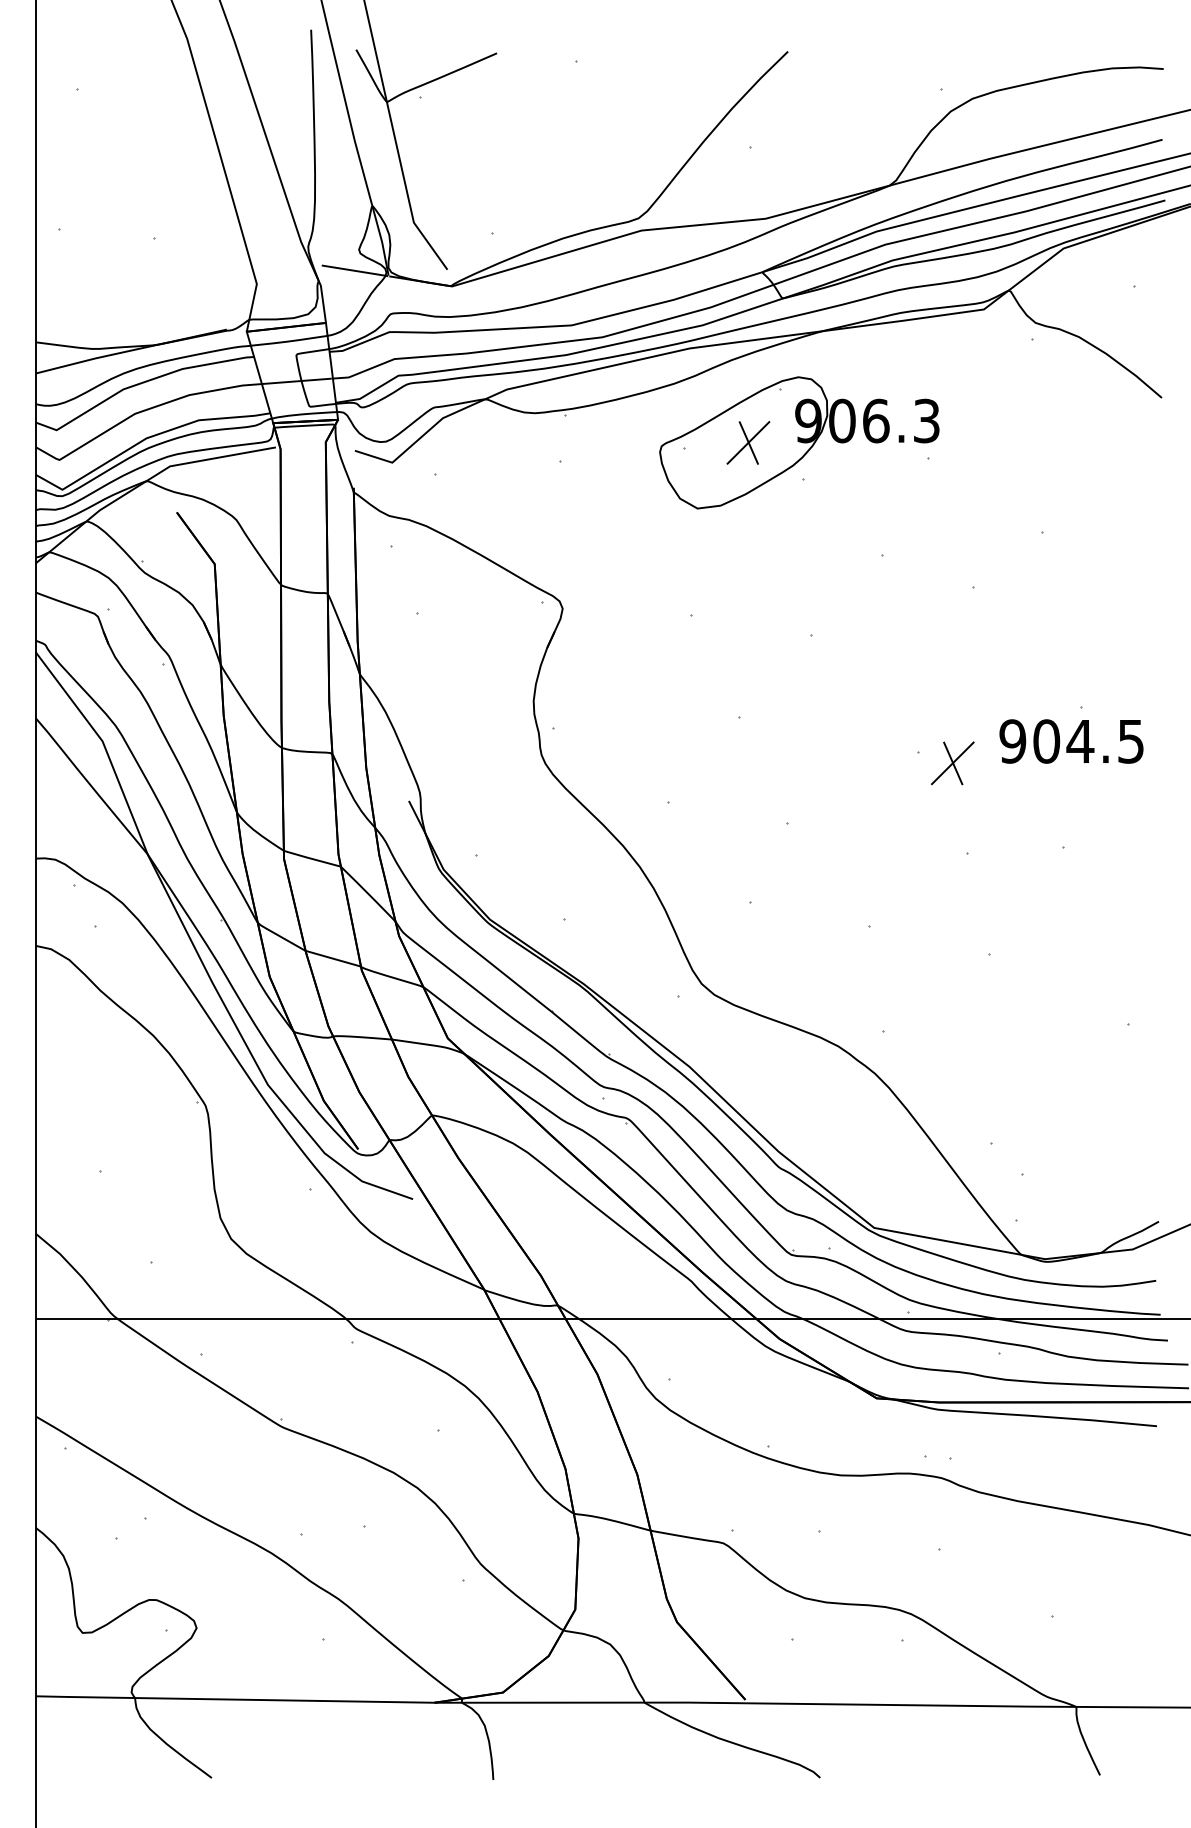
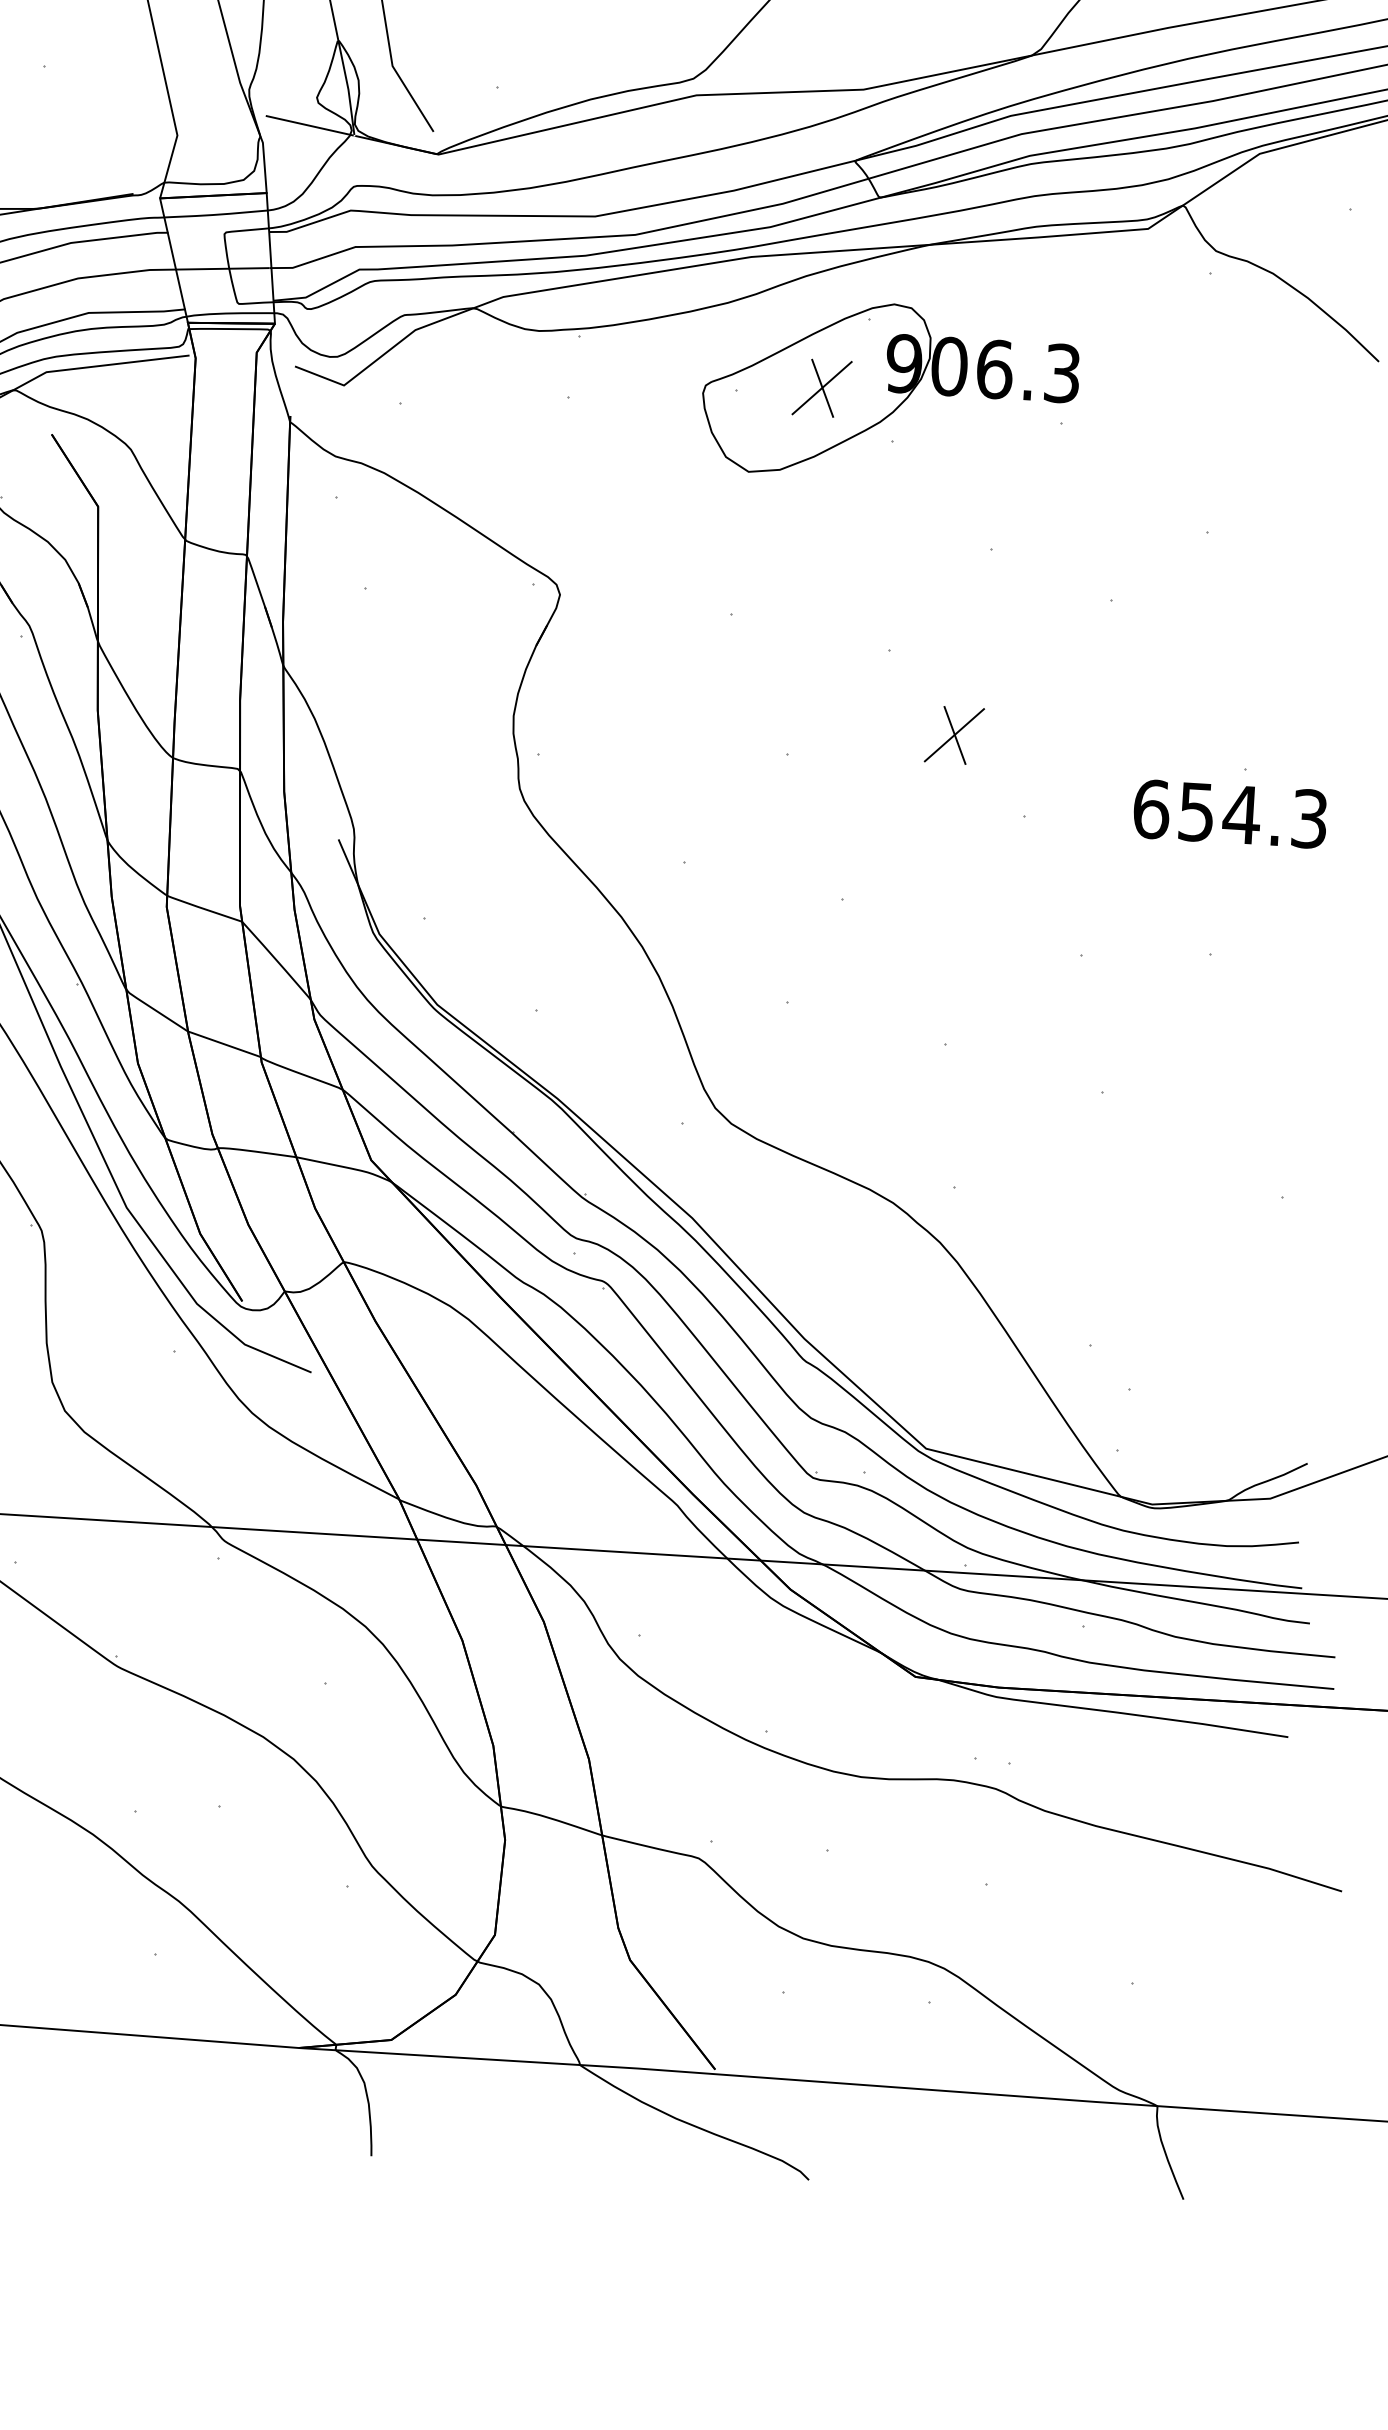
text: (1071, 741) -> (1229, 814), 904.5 -> 654.3
part: (952, 763) -> (954, 735), moved

